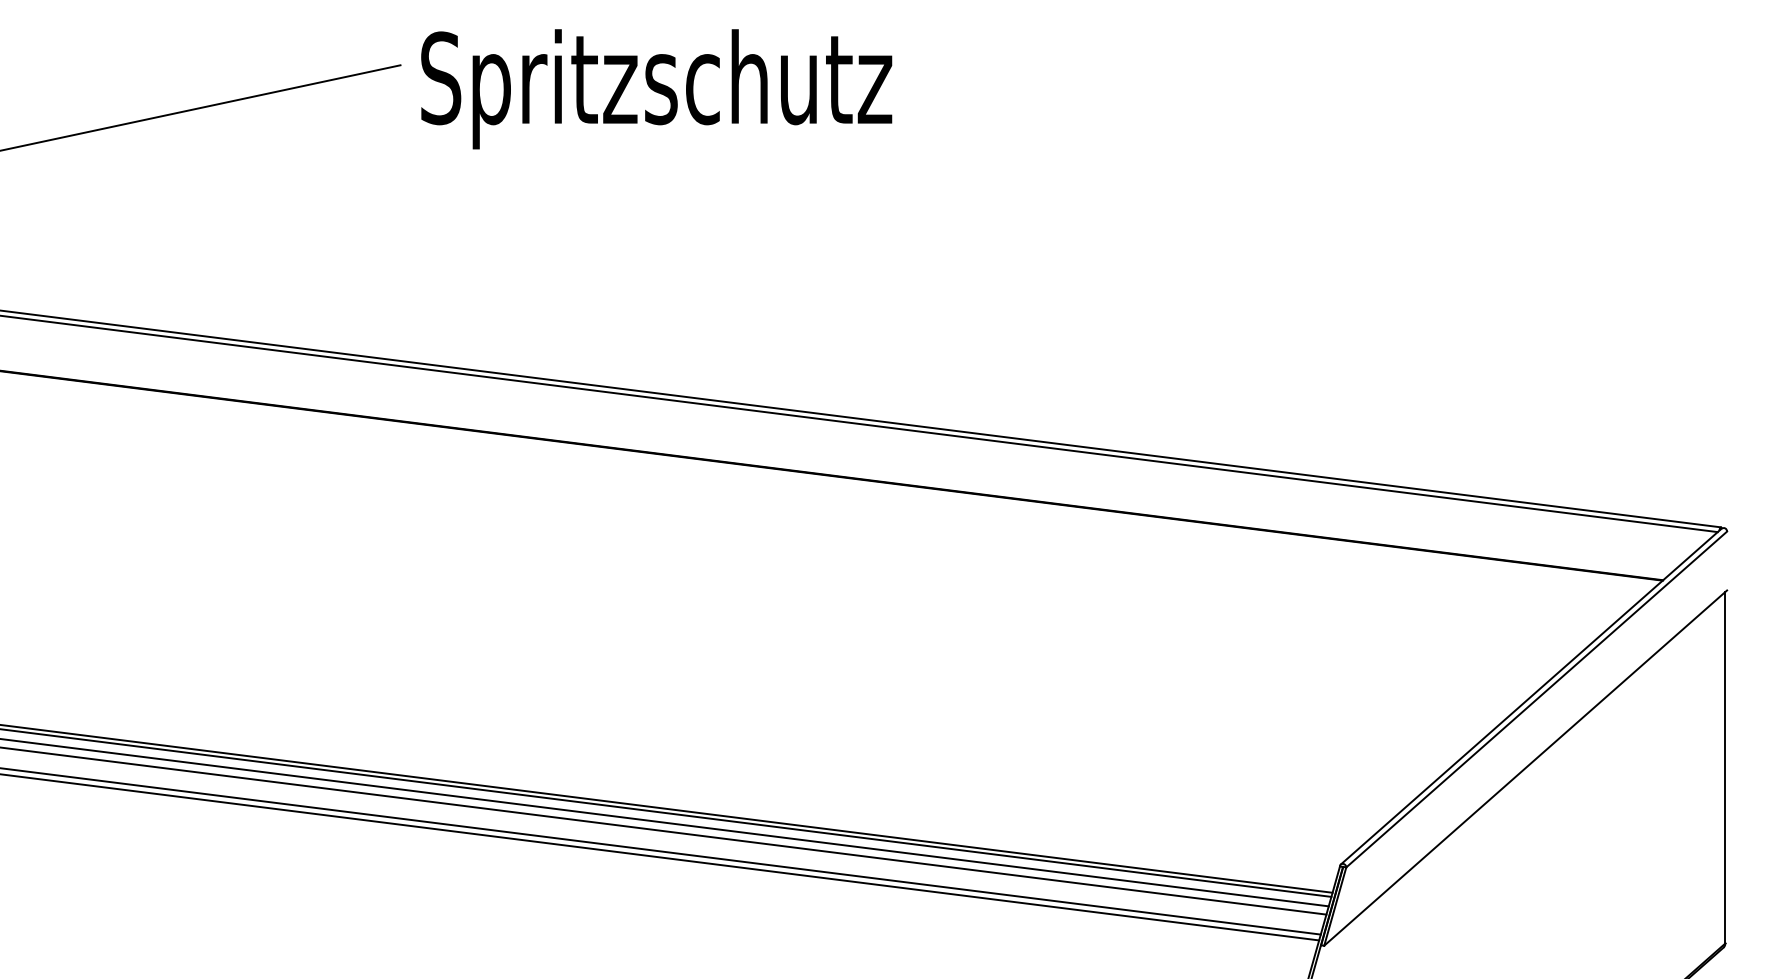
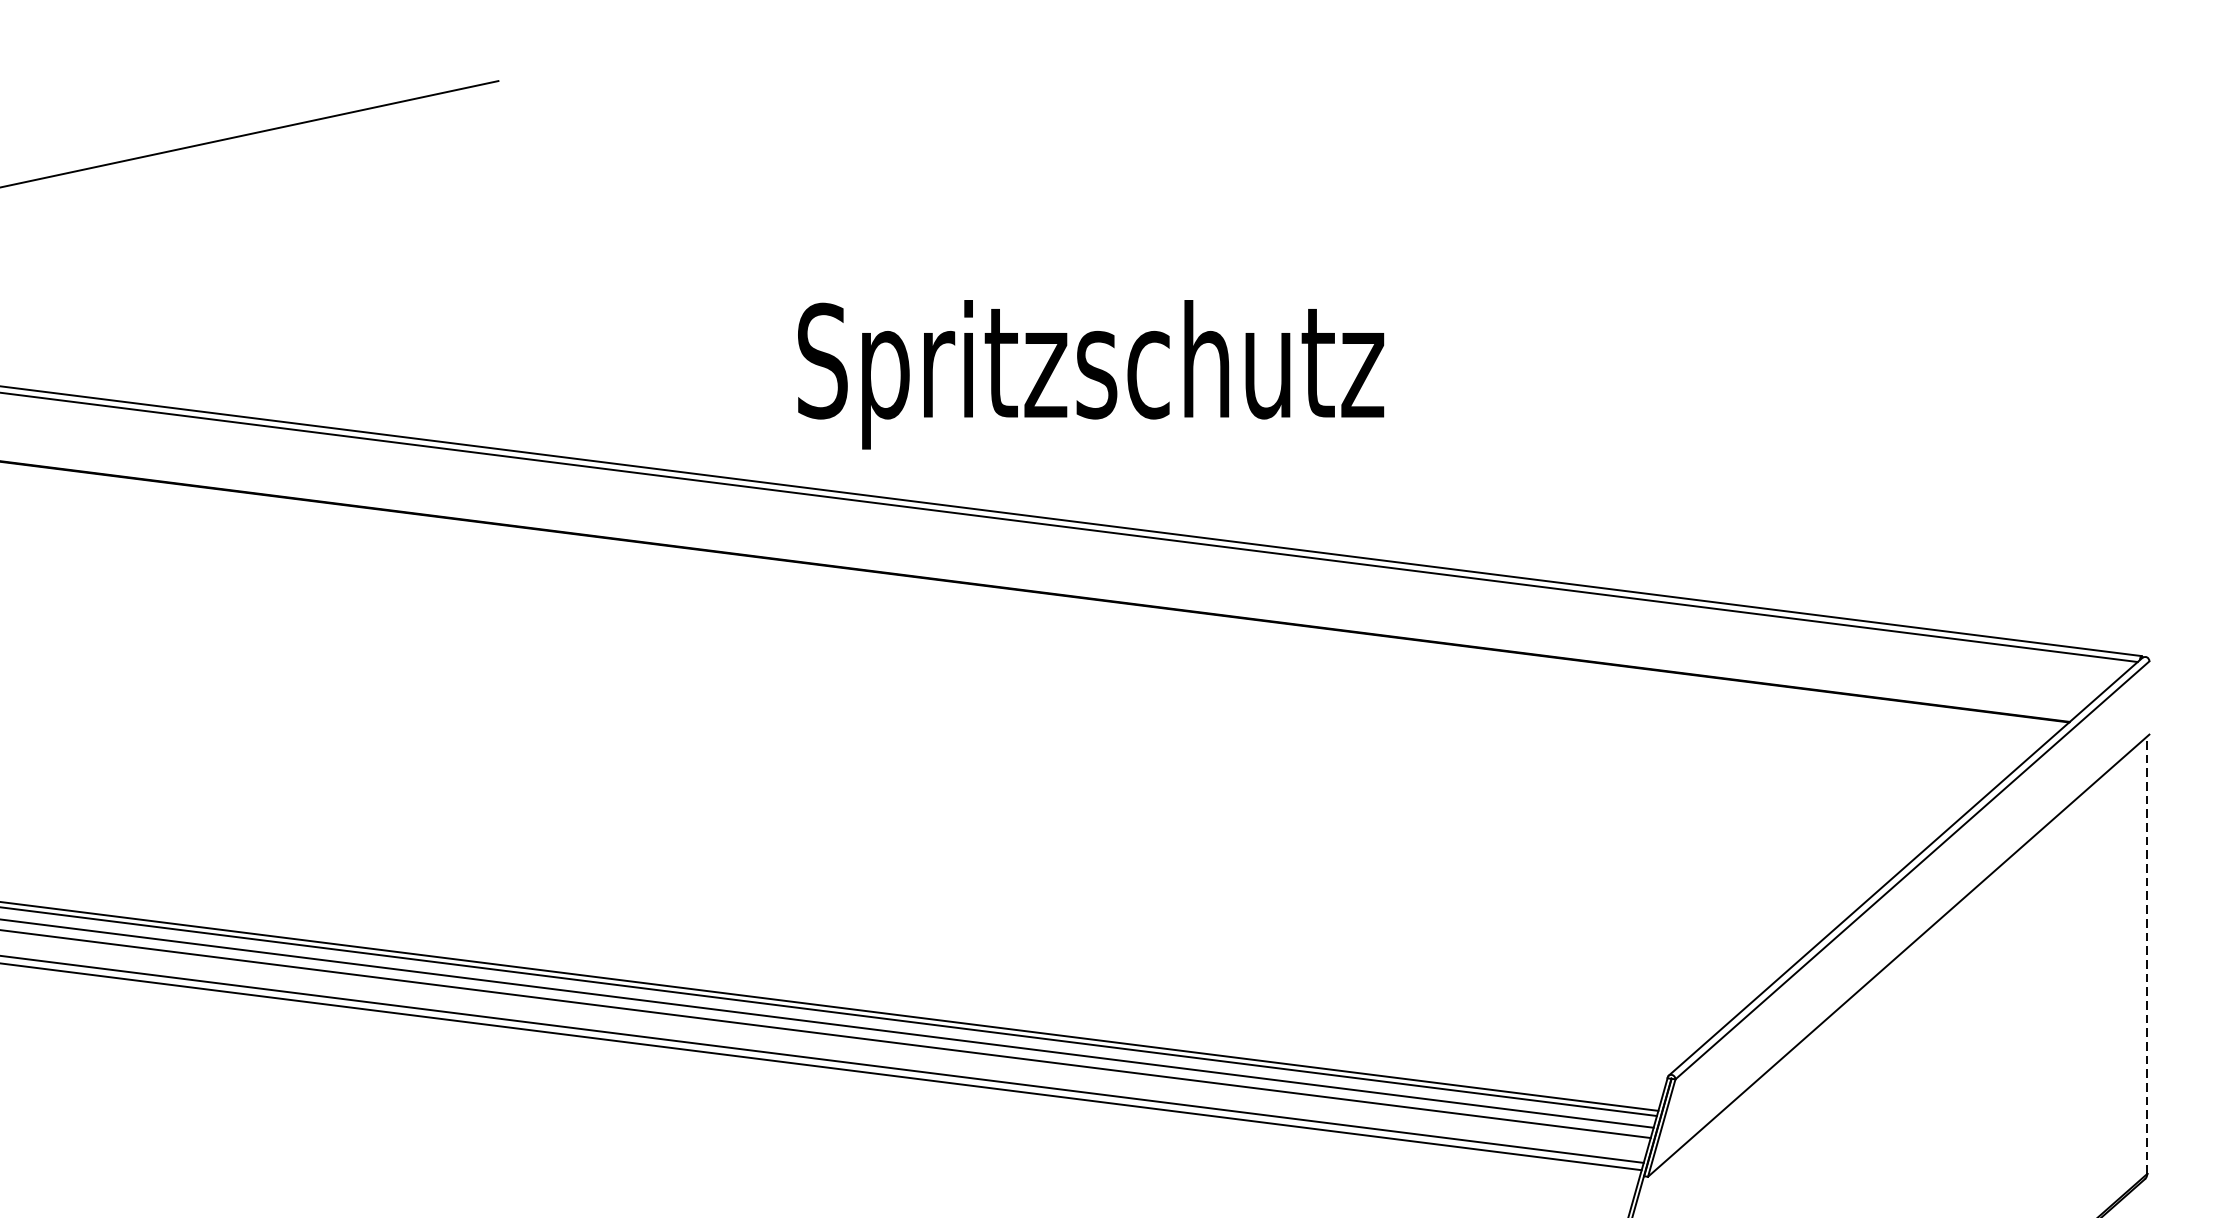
text: (656, 89) -> (1090, 375), moved
line: (1725, 767) -> (2147, 954), solid -> dashed

